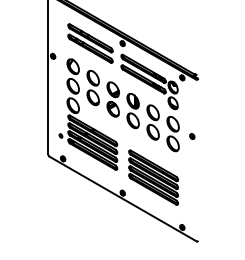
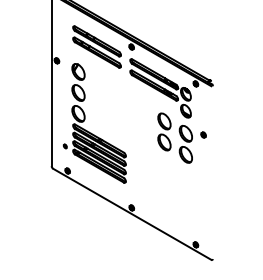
part: (113, 98) -> (121, 106), removed
part: (192, 136) -> (203, 134), moved
part: (153, 177) -> (164, 191), removed

